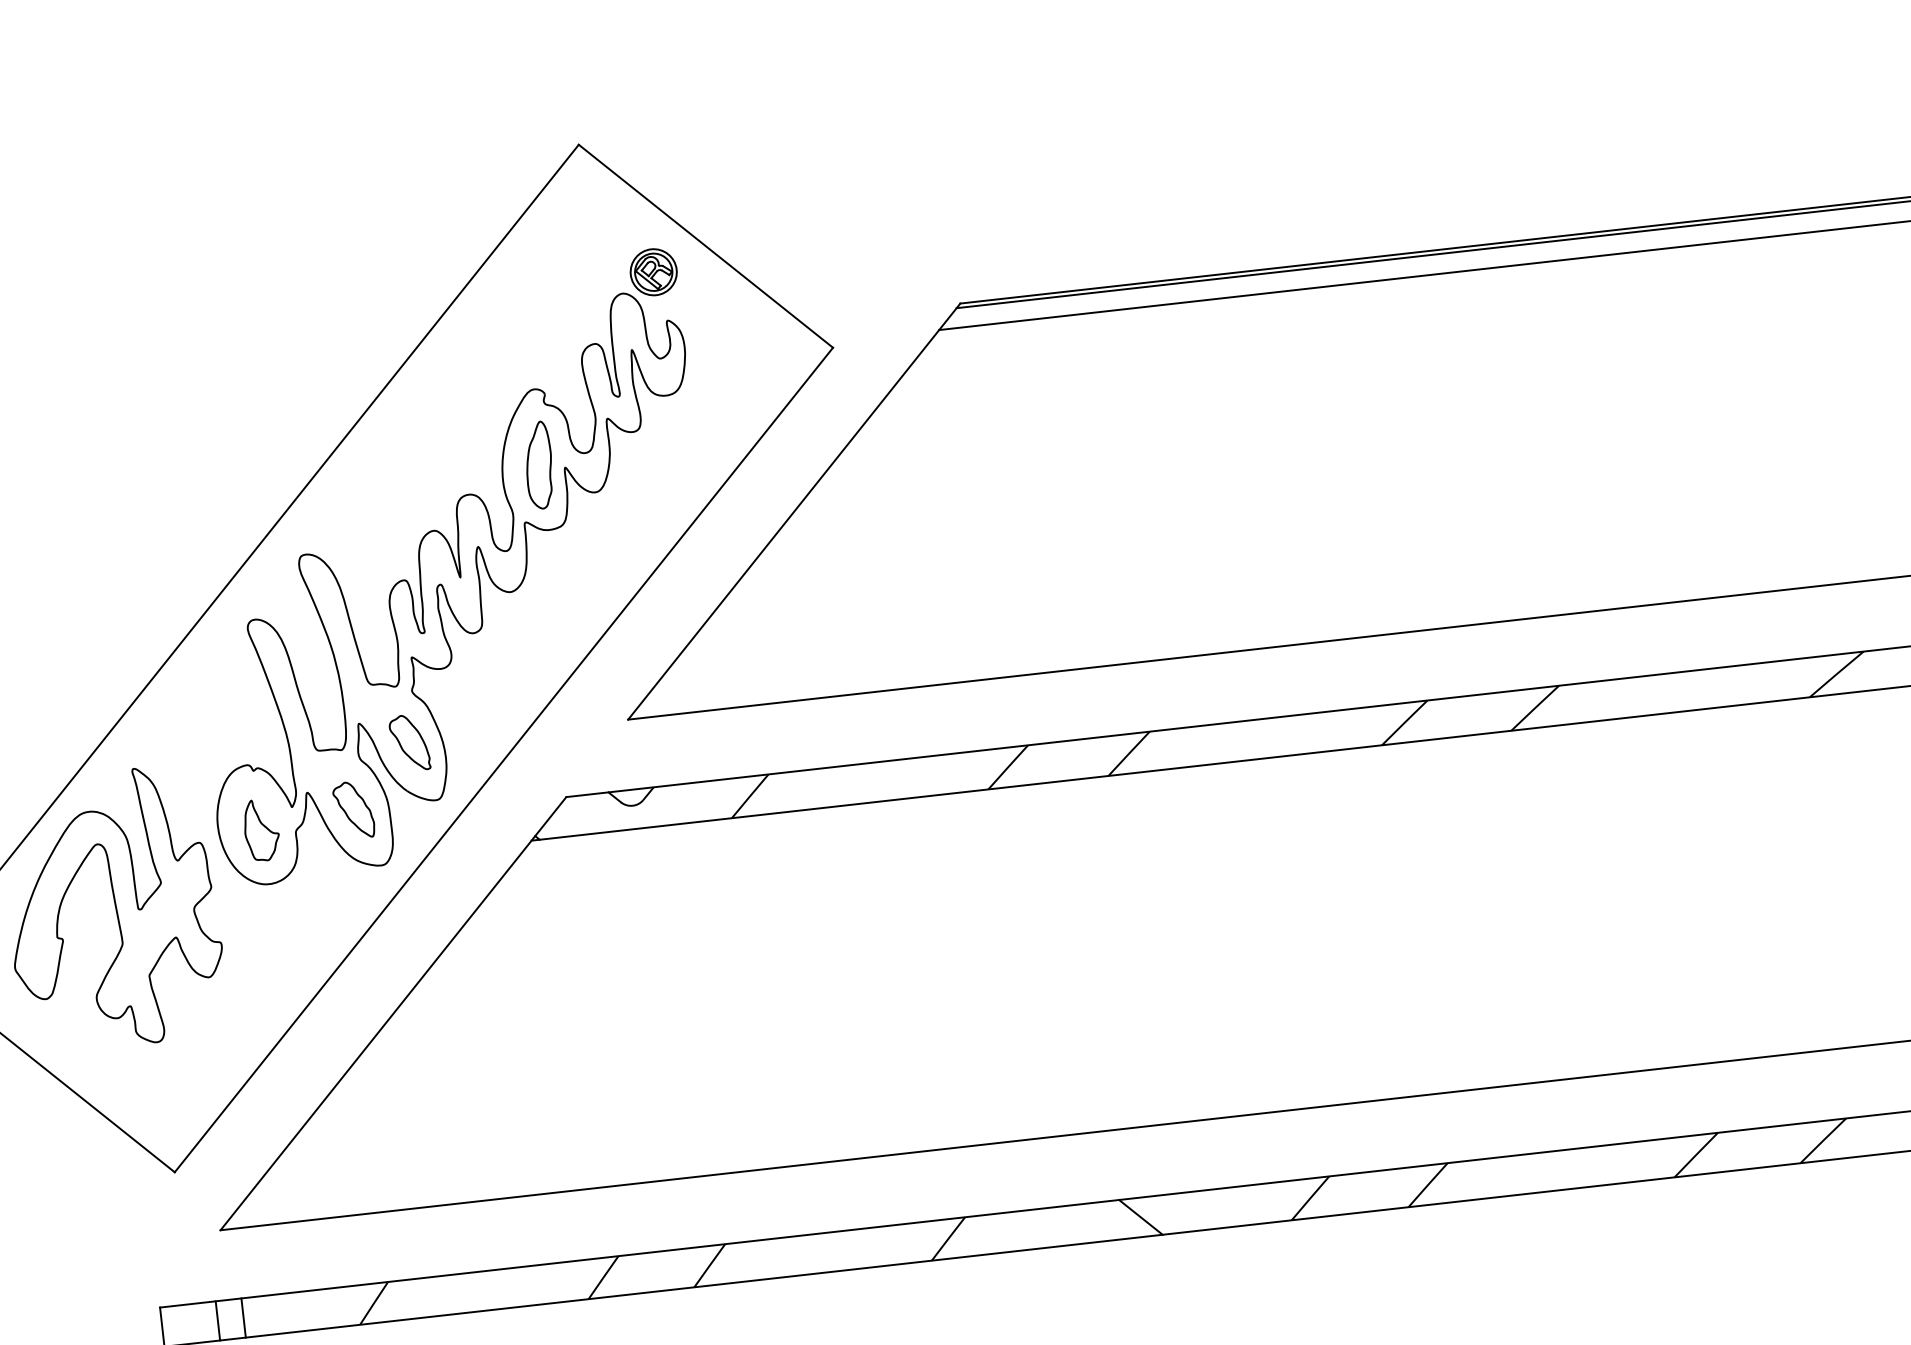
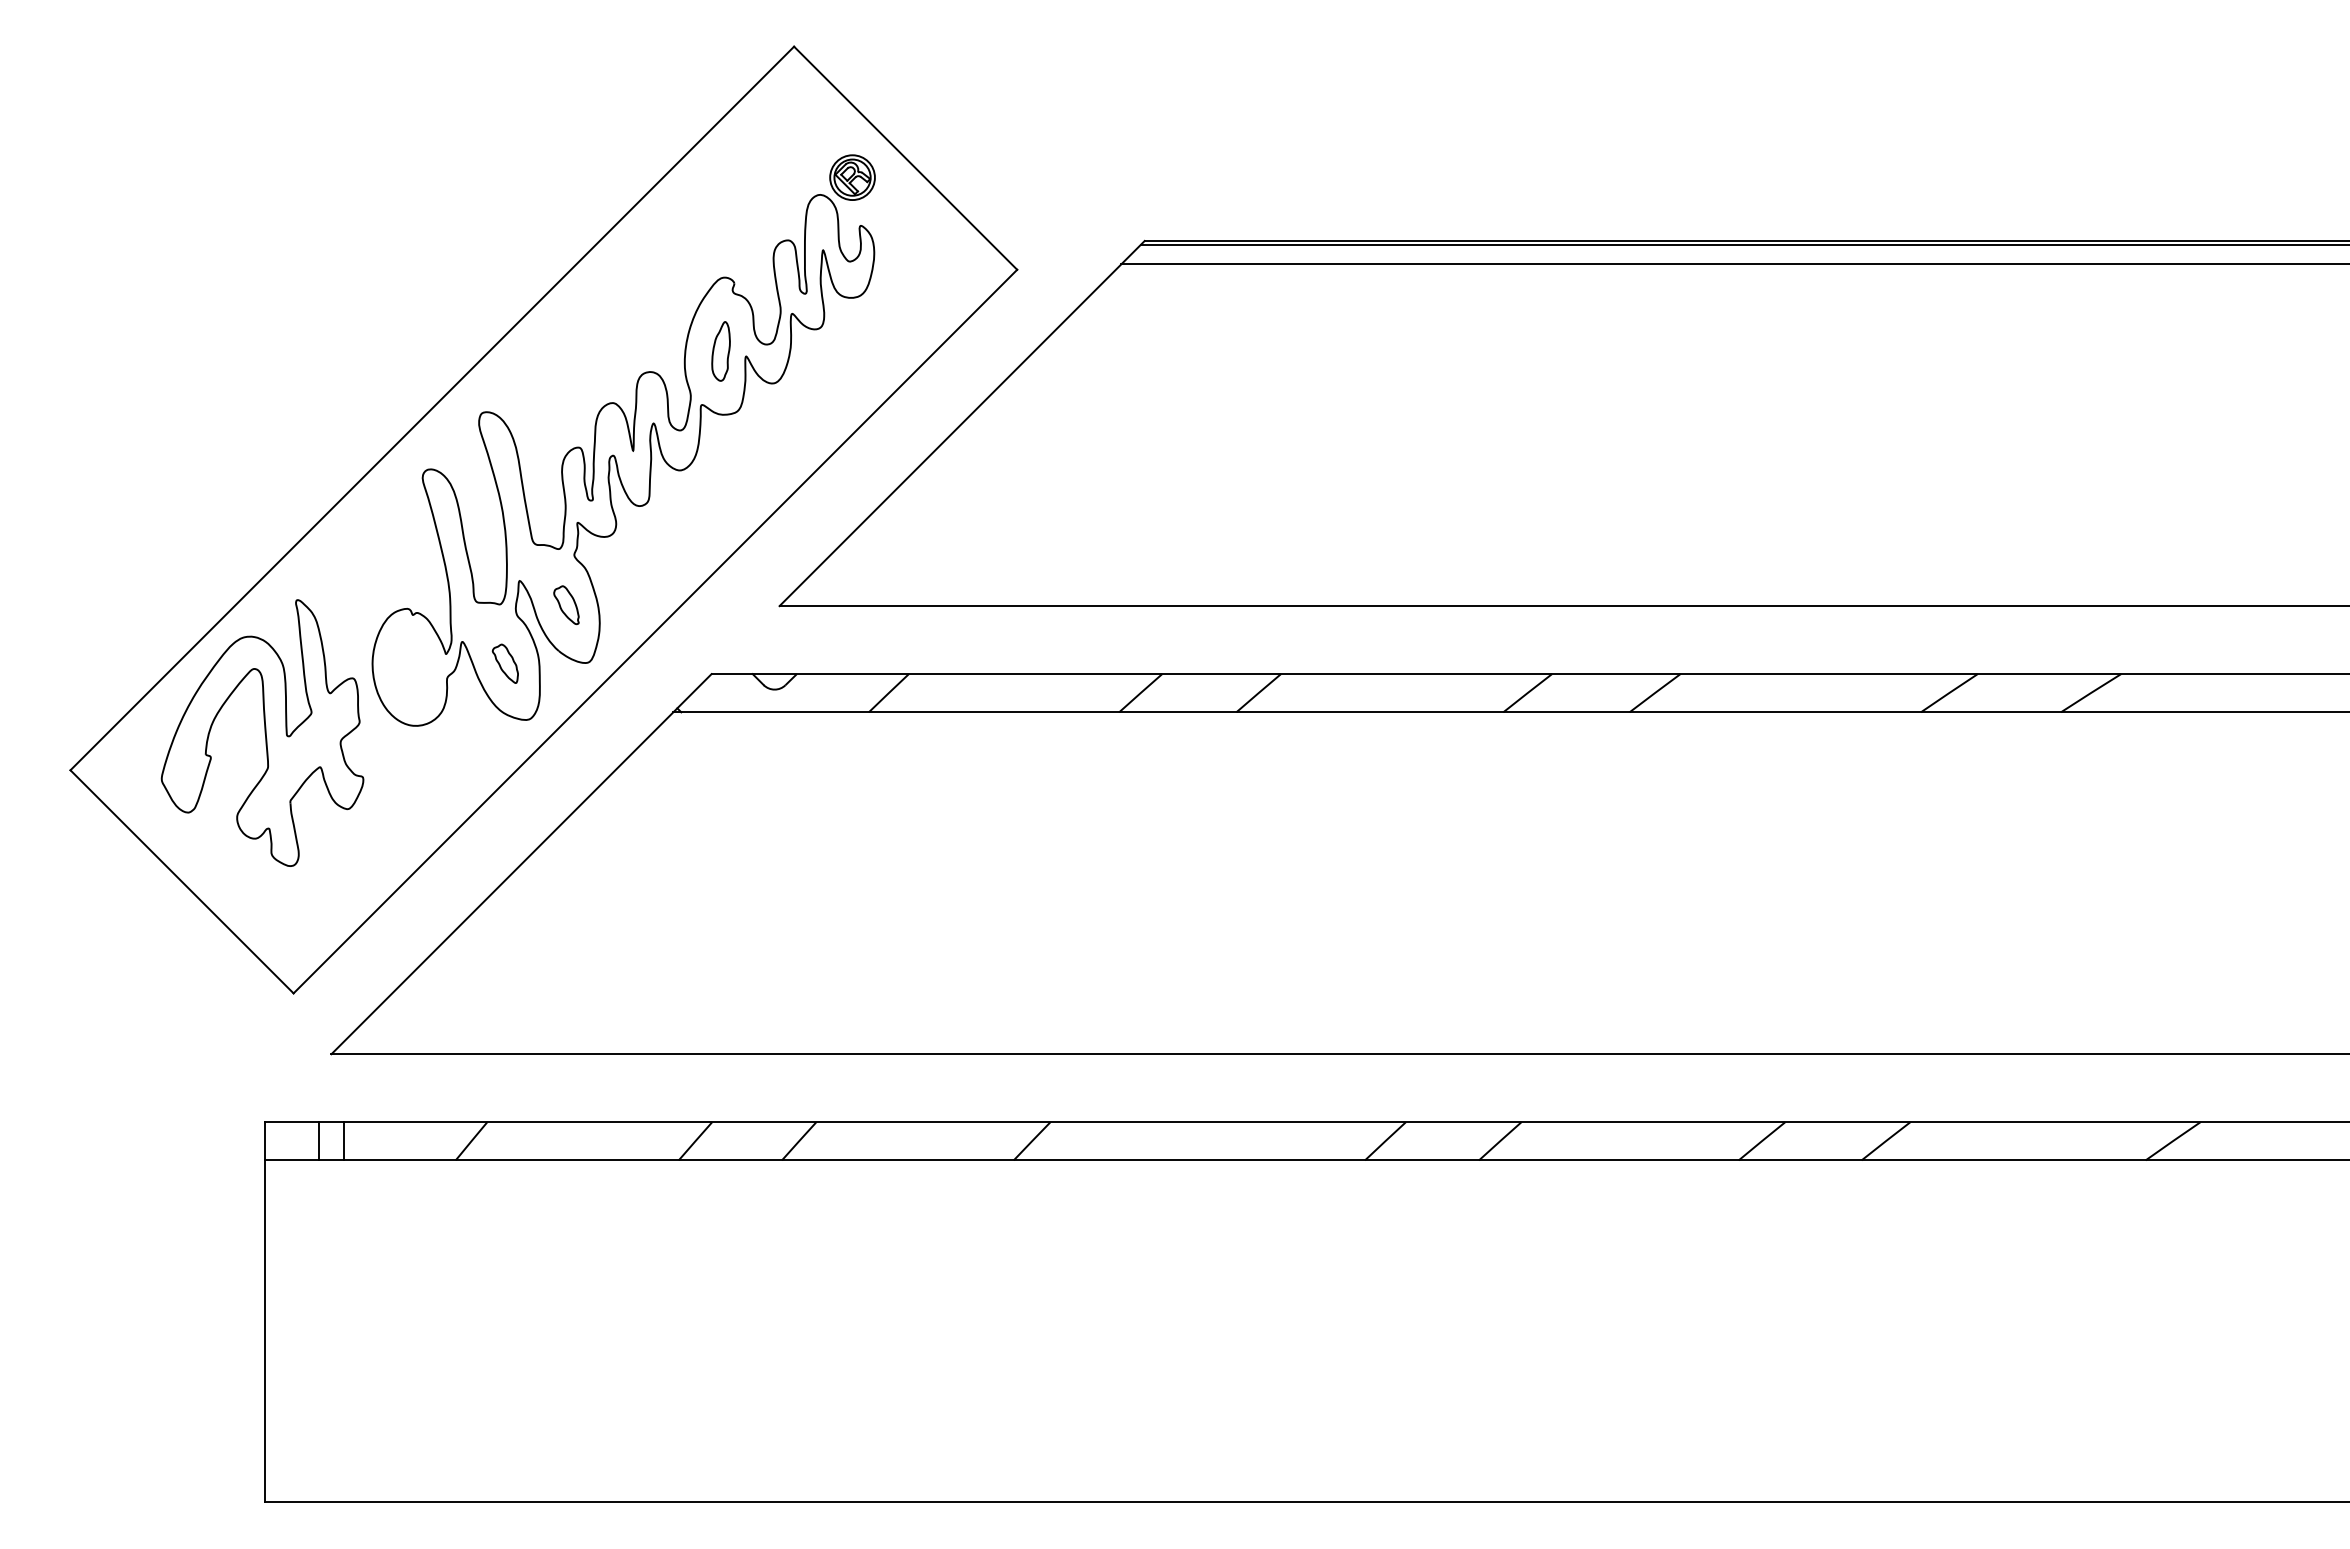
part: (538, 465) -> (720, 351), size x0.7
part: (409, 743) -> (566, 605), size x0.7
part: (353, 809) -> (505, 663), size x0.7
part: (261, 829) -> (414, 672), removed
line: (1140, 1217) -> (1219, 1141), removed

